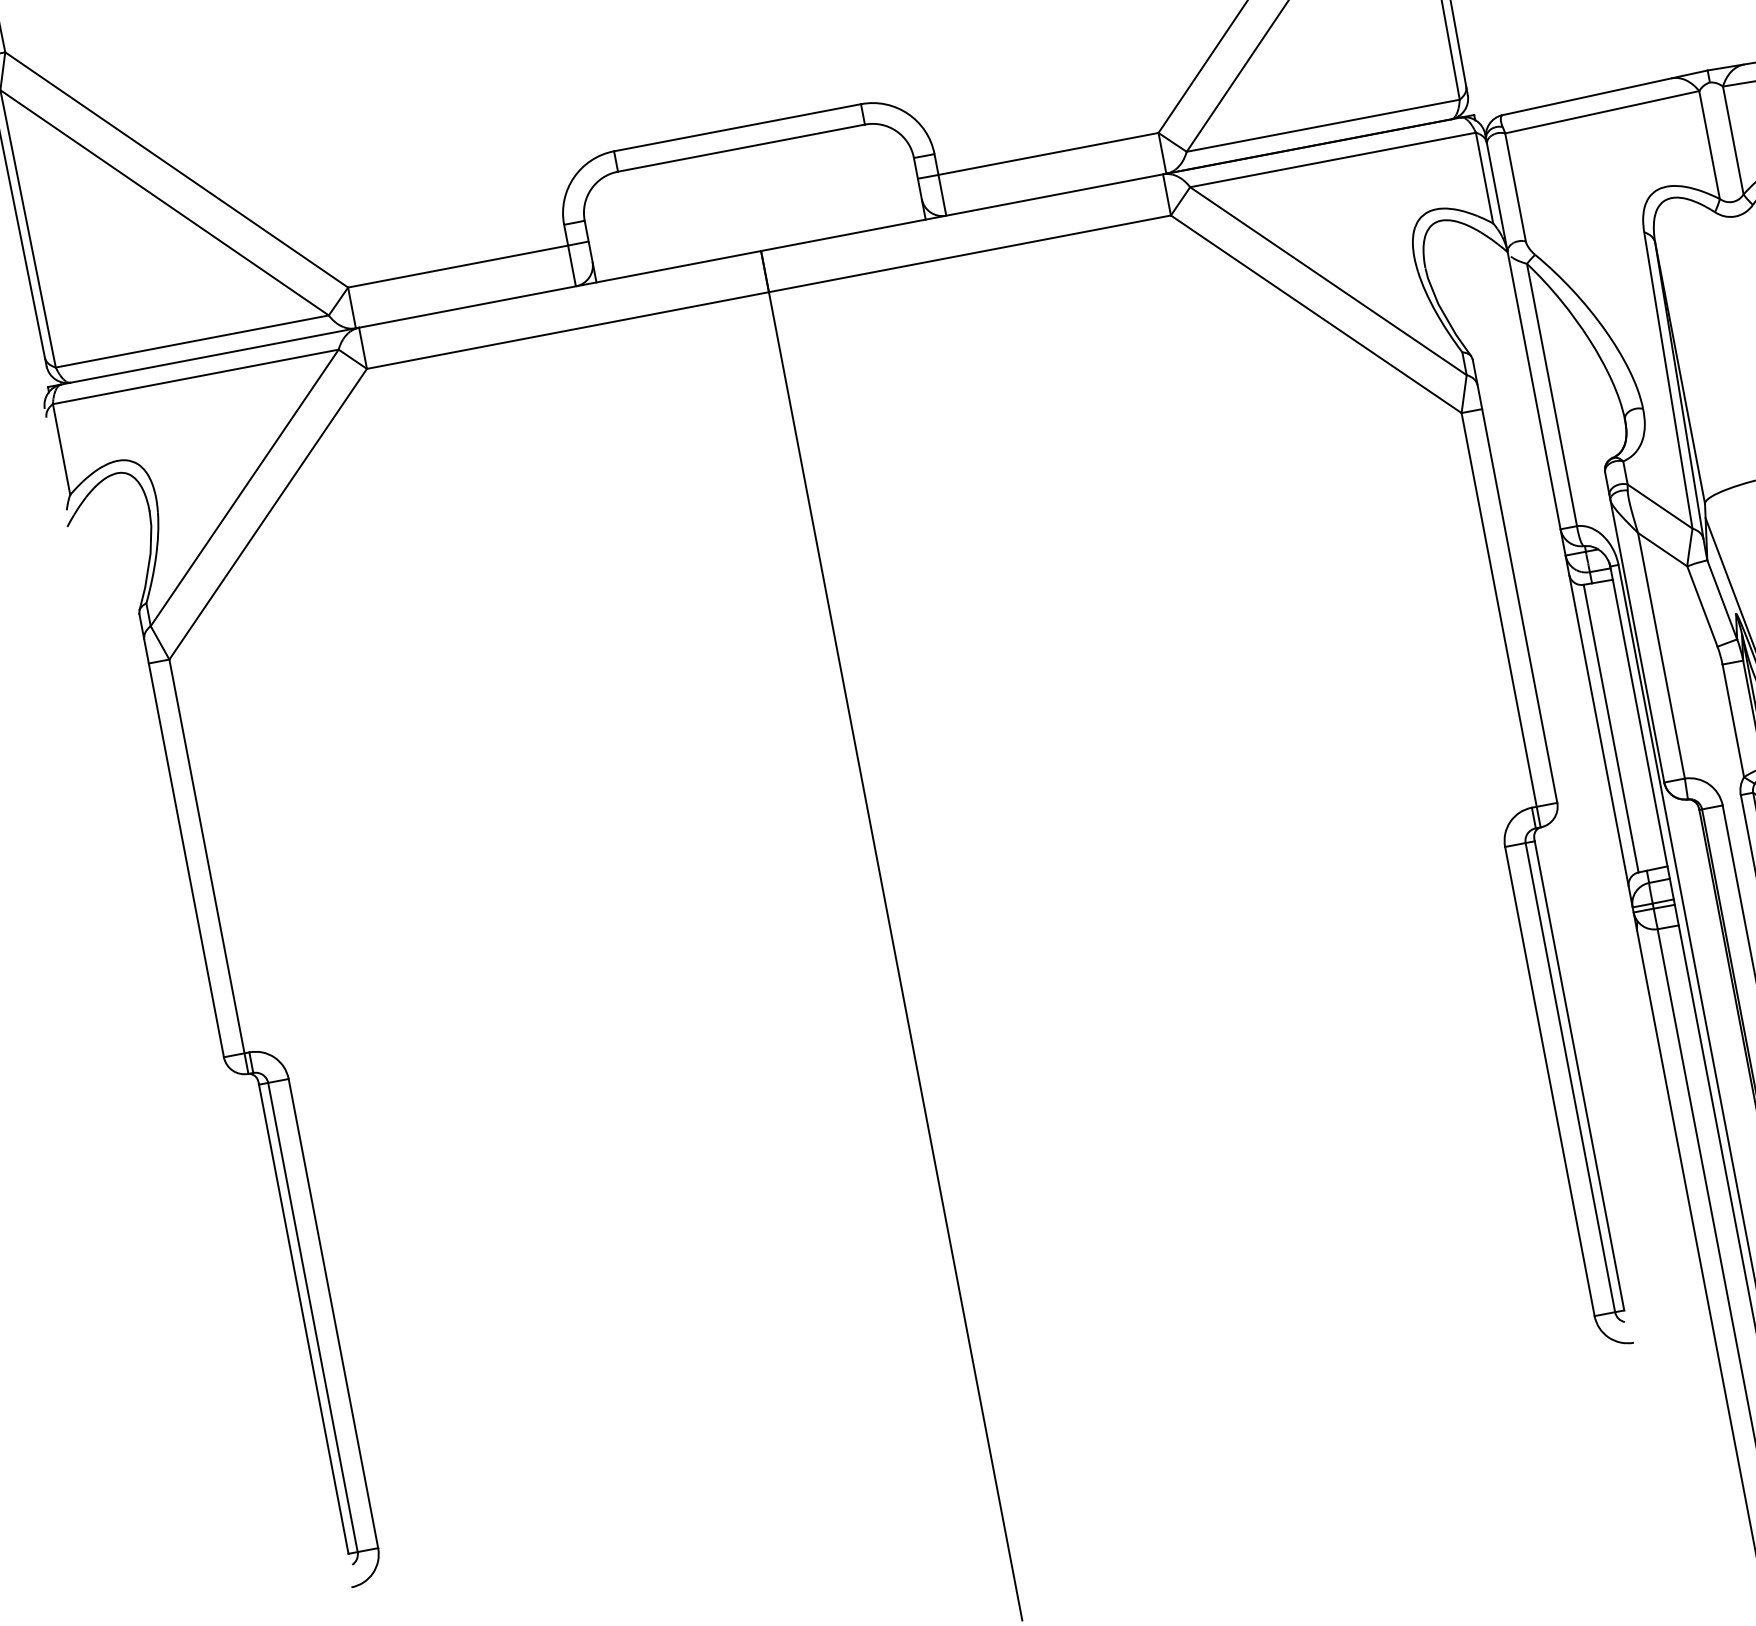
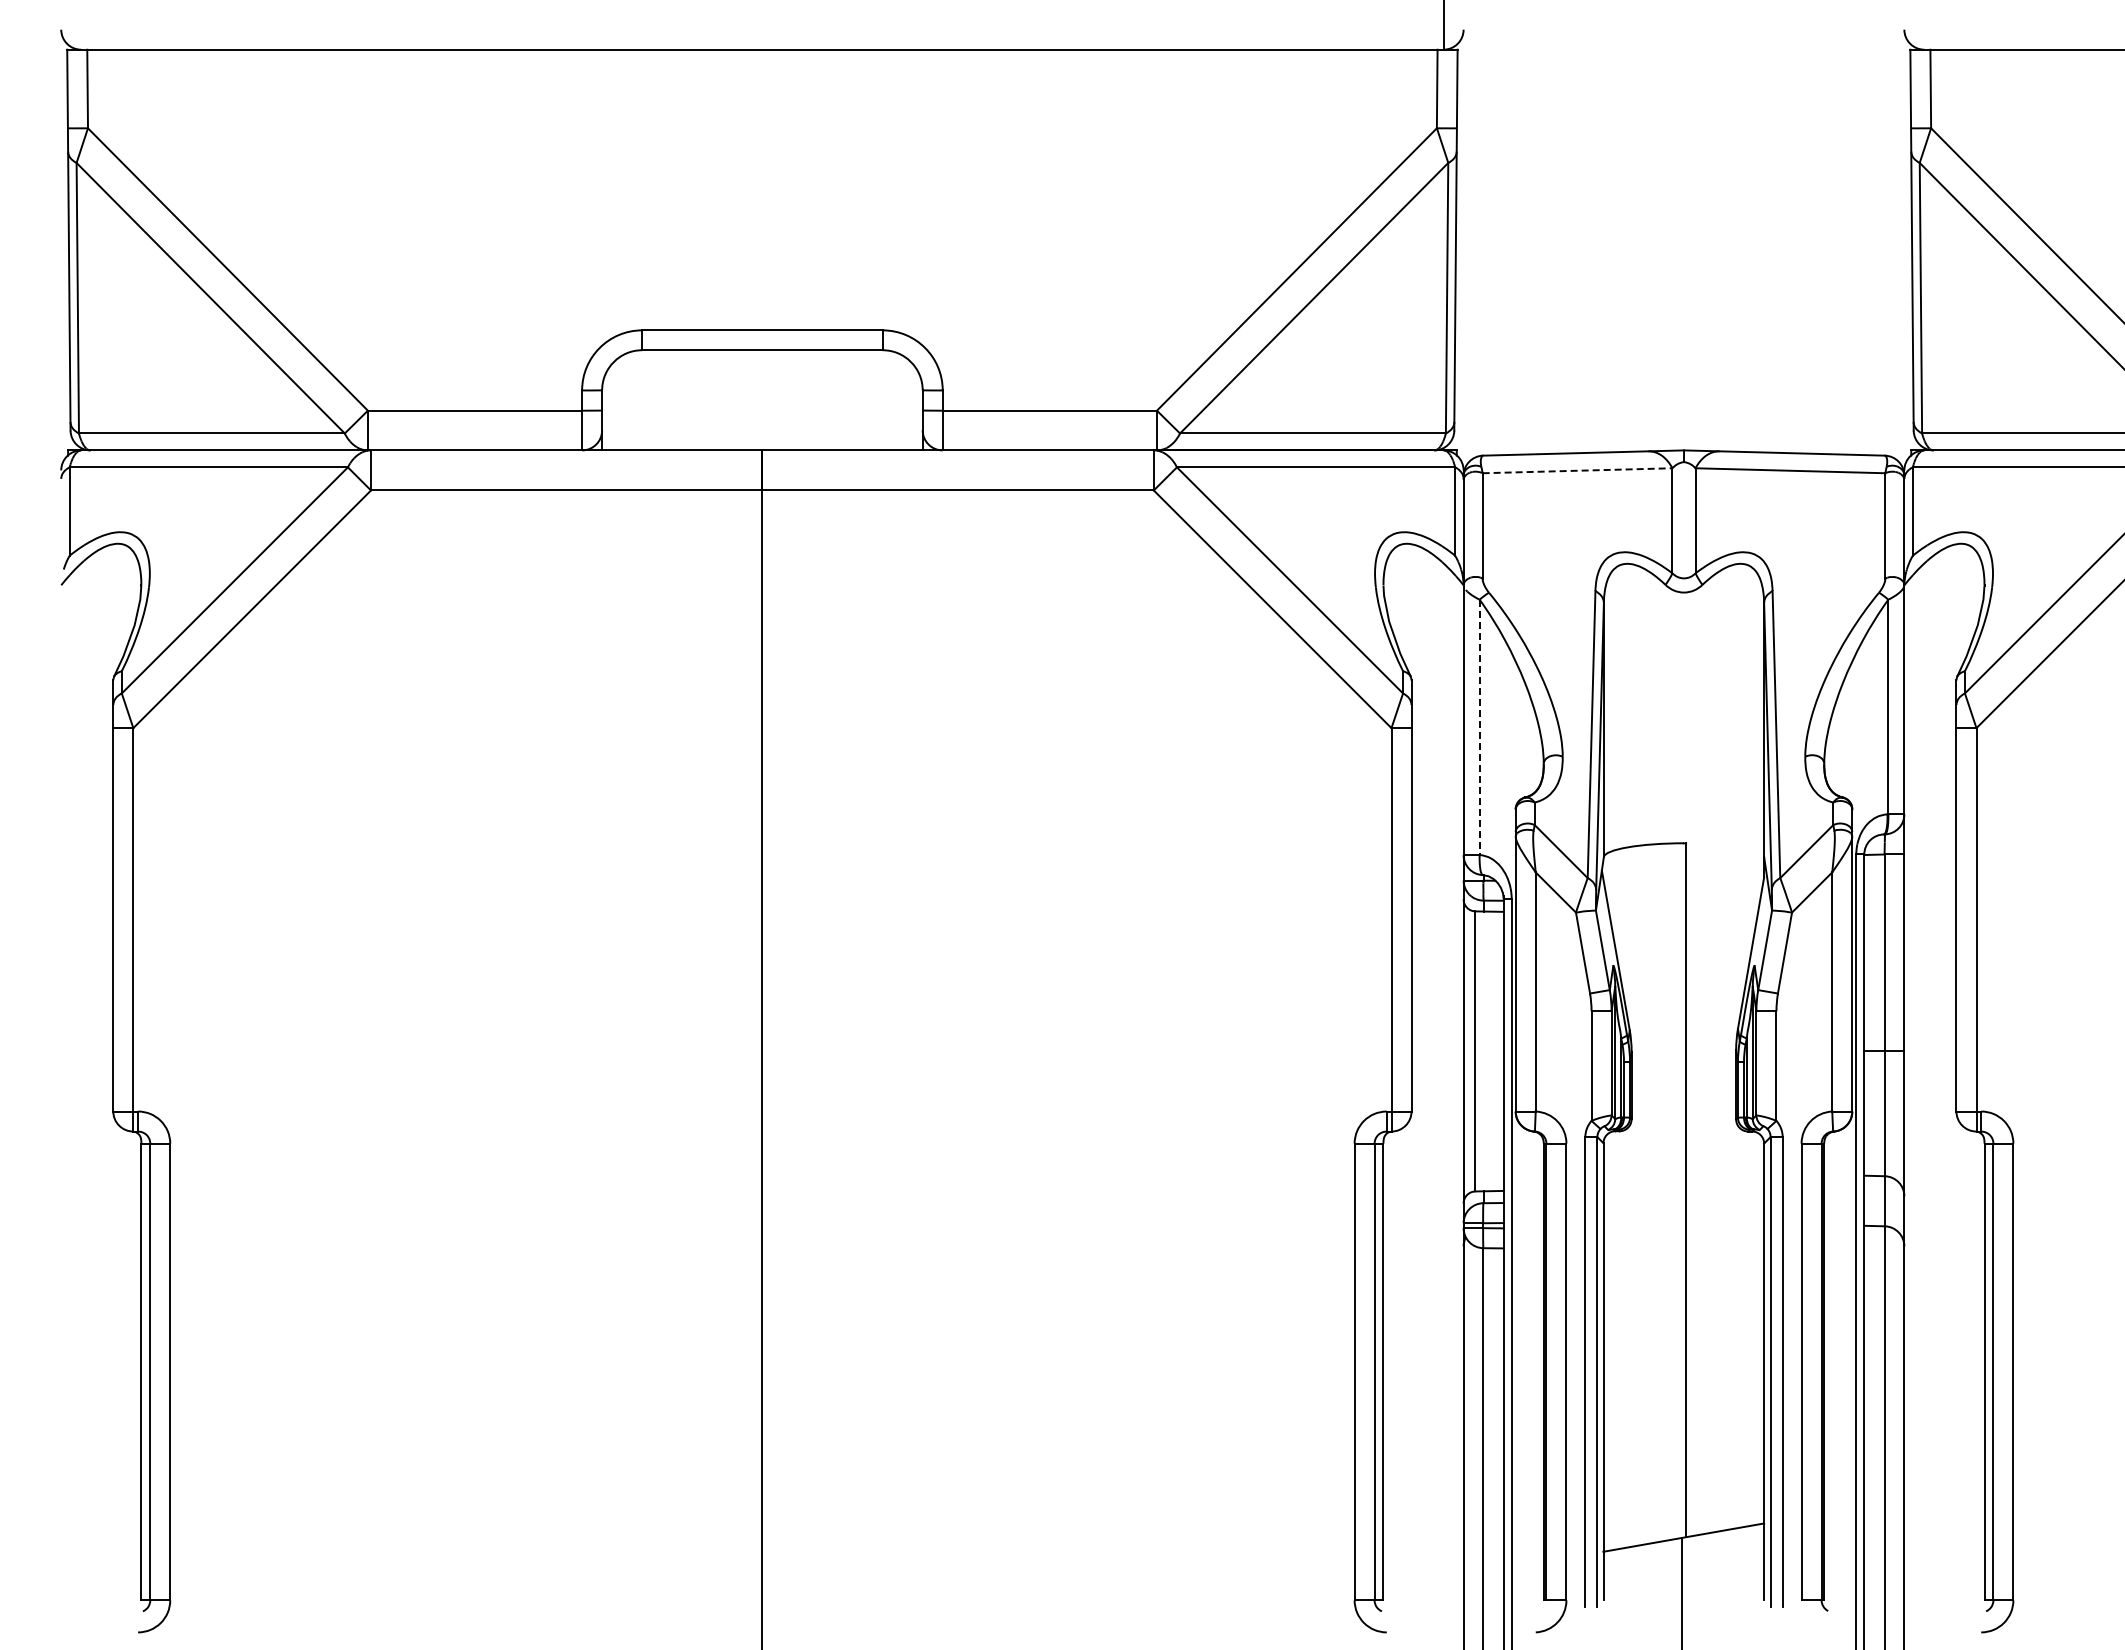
line: (1602, 111) -> (1577, 470), solid -> dashed
line: (1551, 395) -> (1479, 727), solid -> dashed

